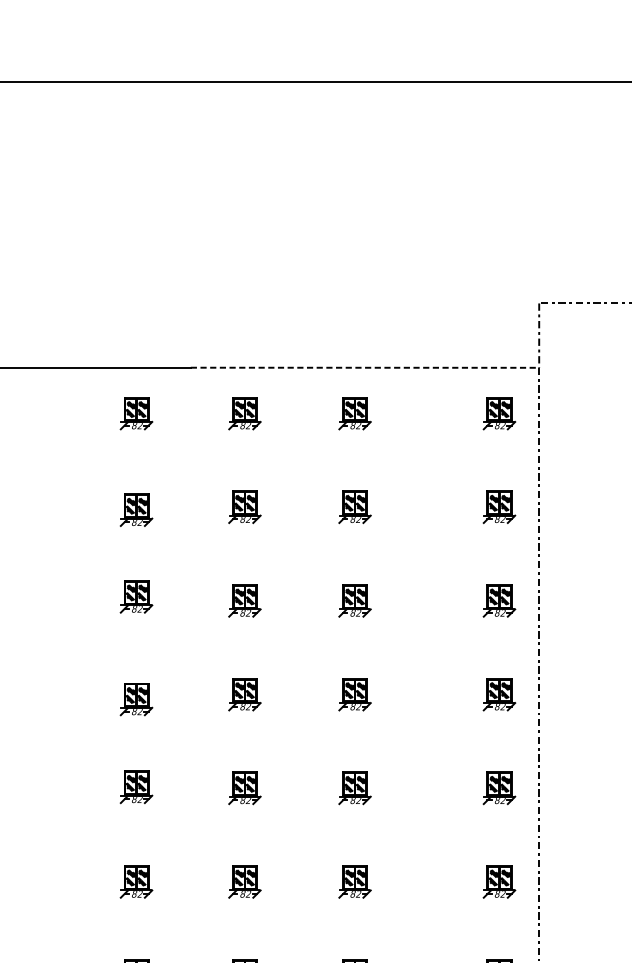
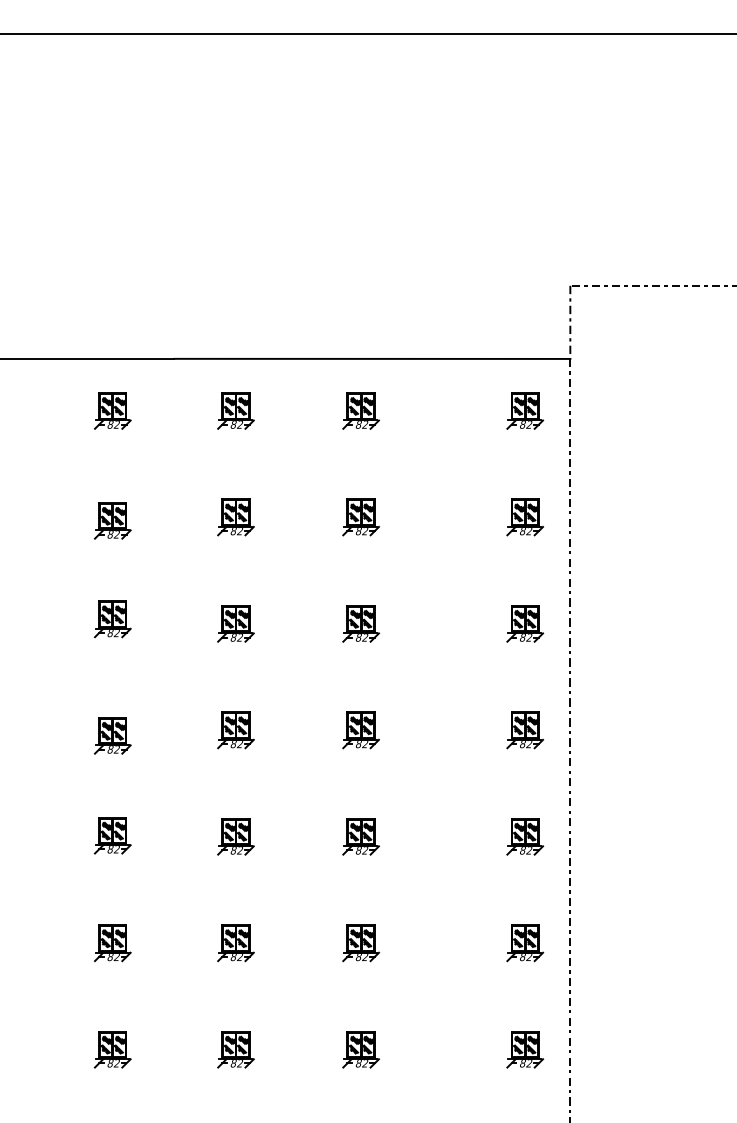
line: (365, 367) -> (372, 358), dashed -> solid

